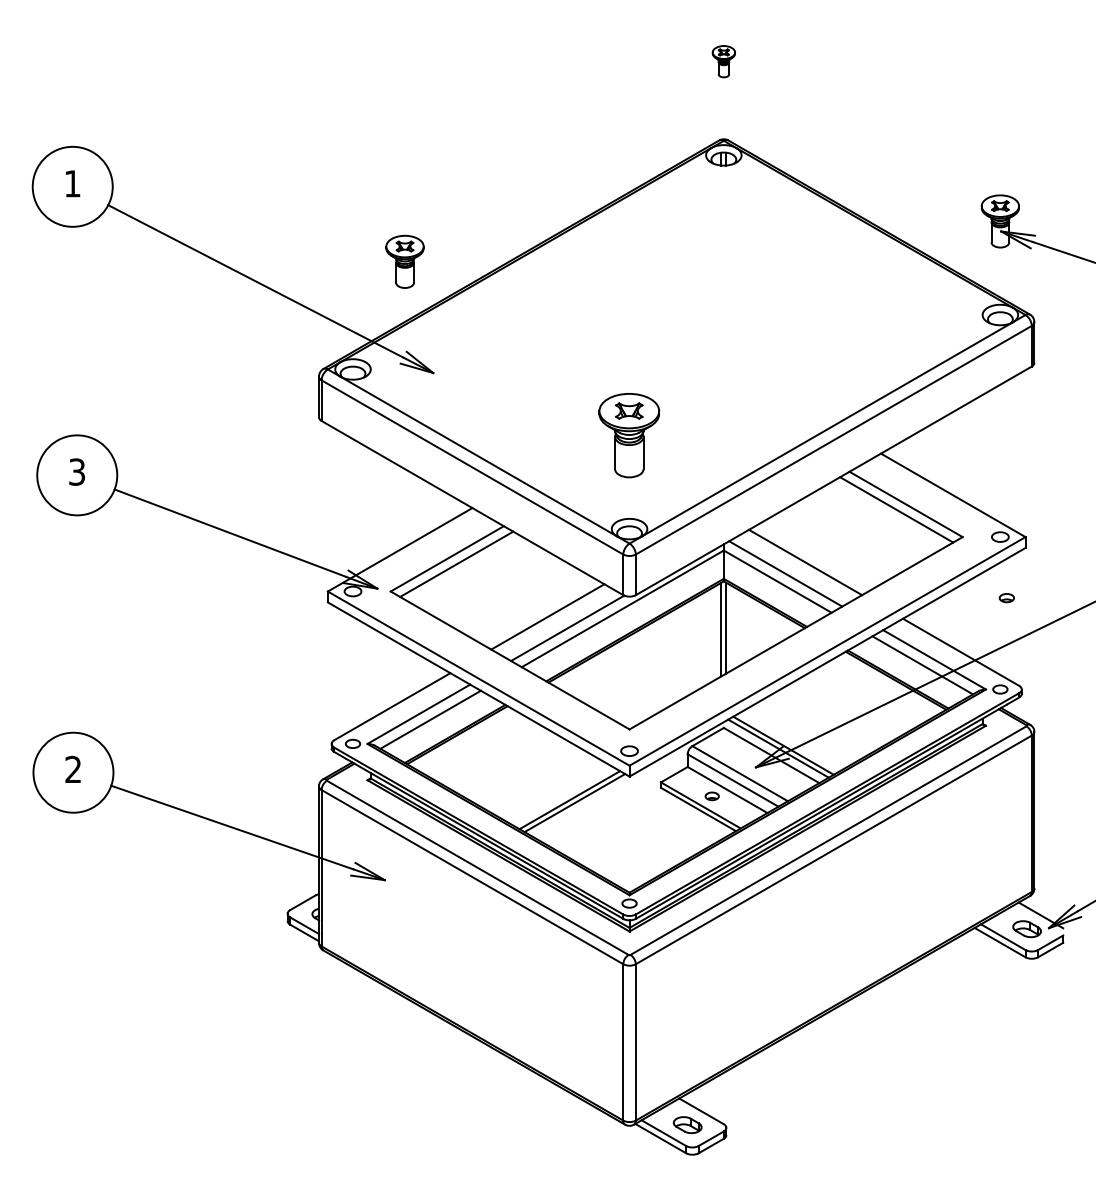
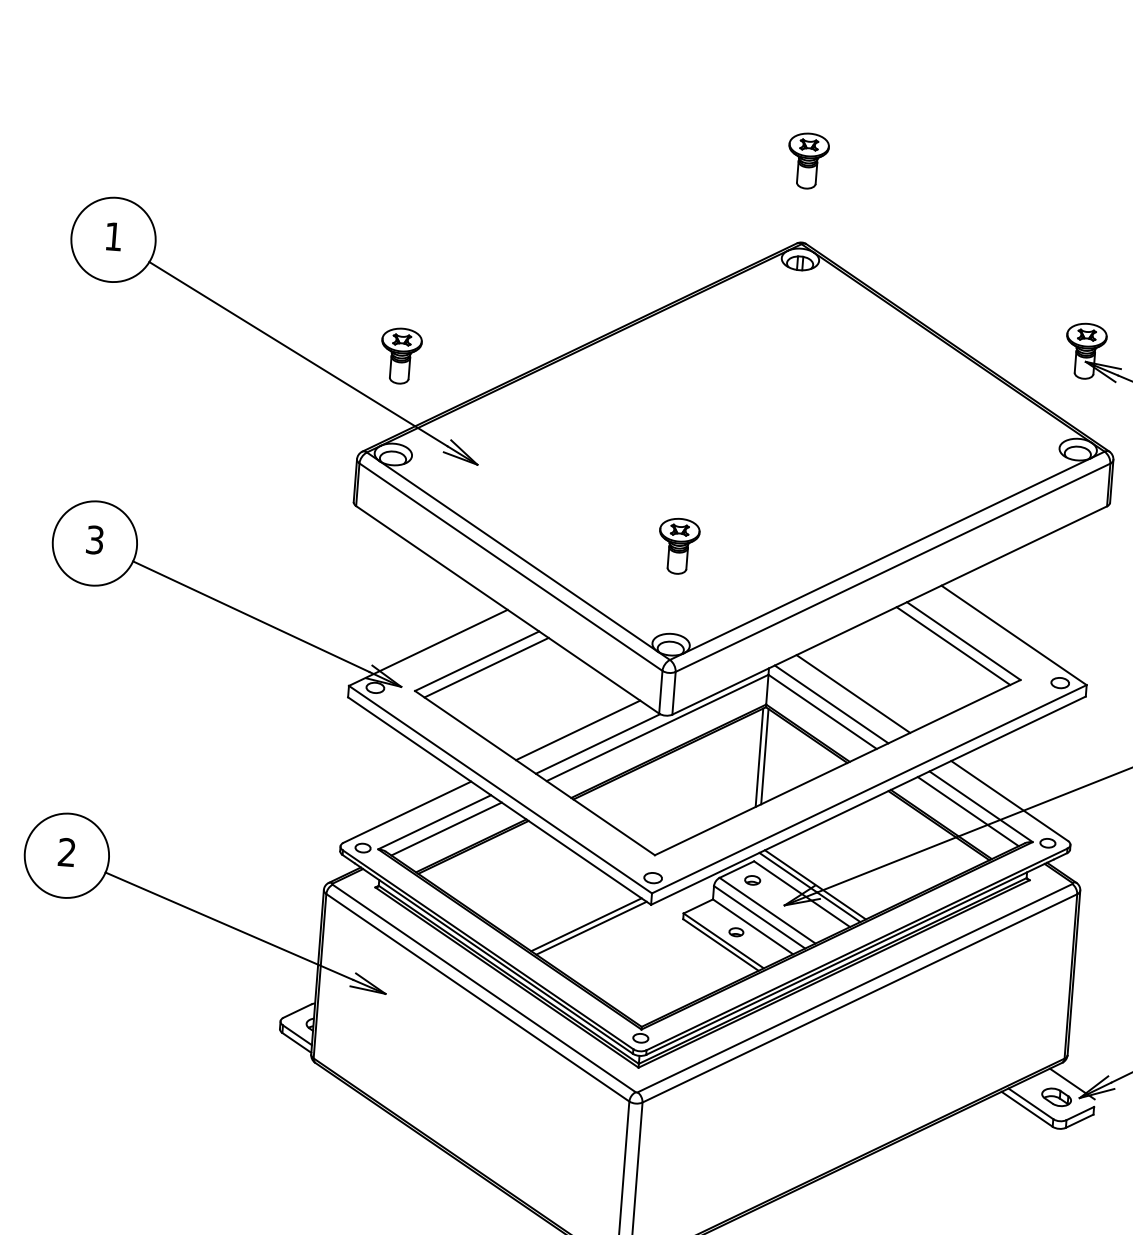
part: (723, 61) -> (807, 160), size x1.67
part: (404, 261) -> (400, 355), moved
part: (629, 435) -> (678, 546), size x0.62
part: (1006, 598) -> (752, 880), moved

